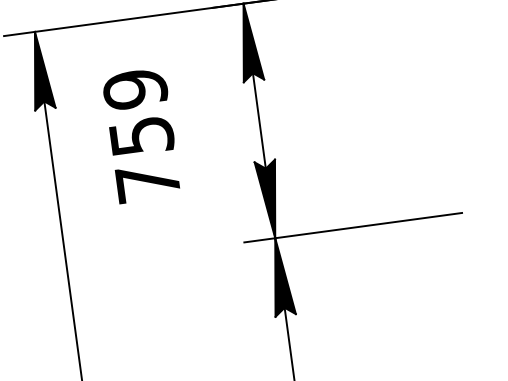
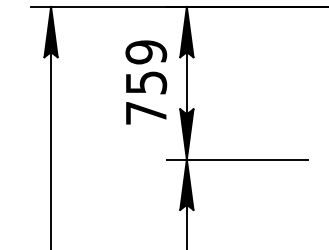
text: (141, 135) -> (146, 82), moved

